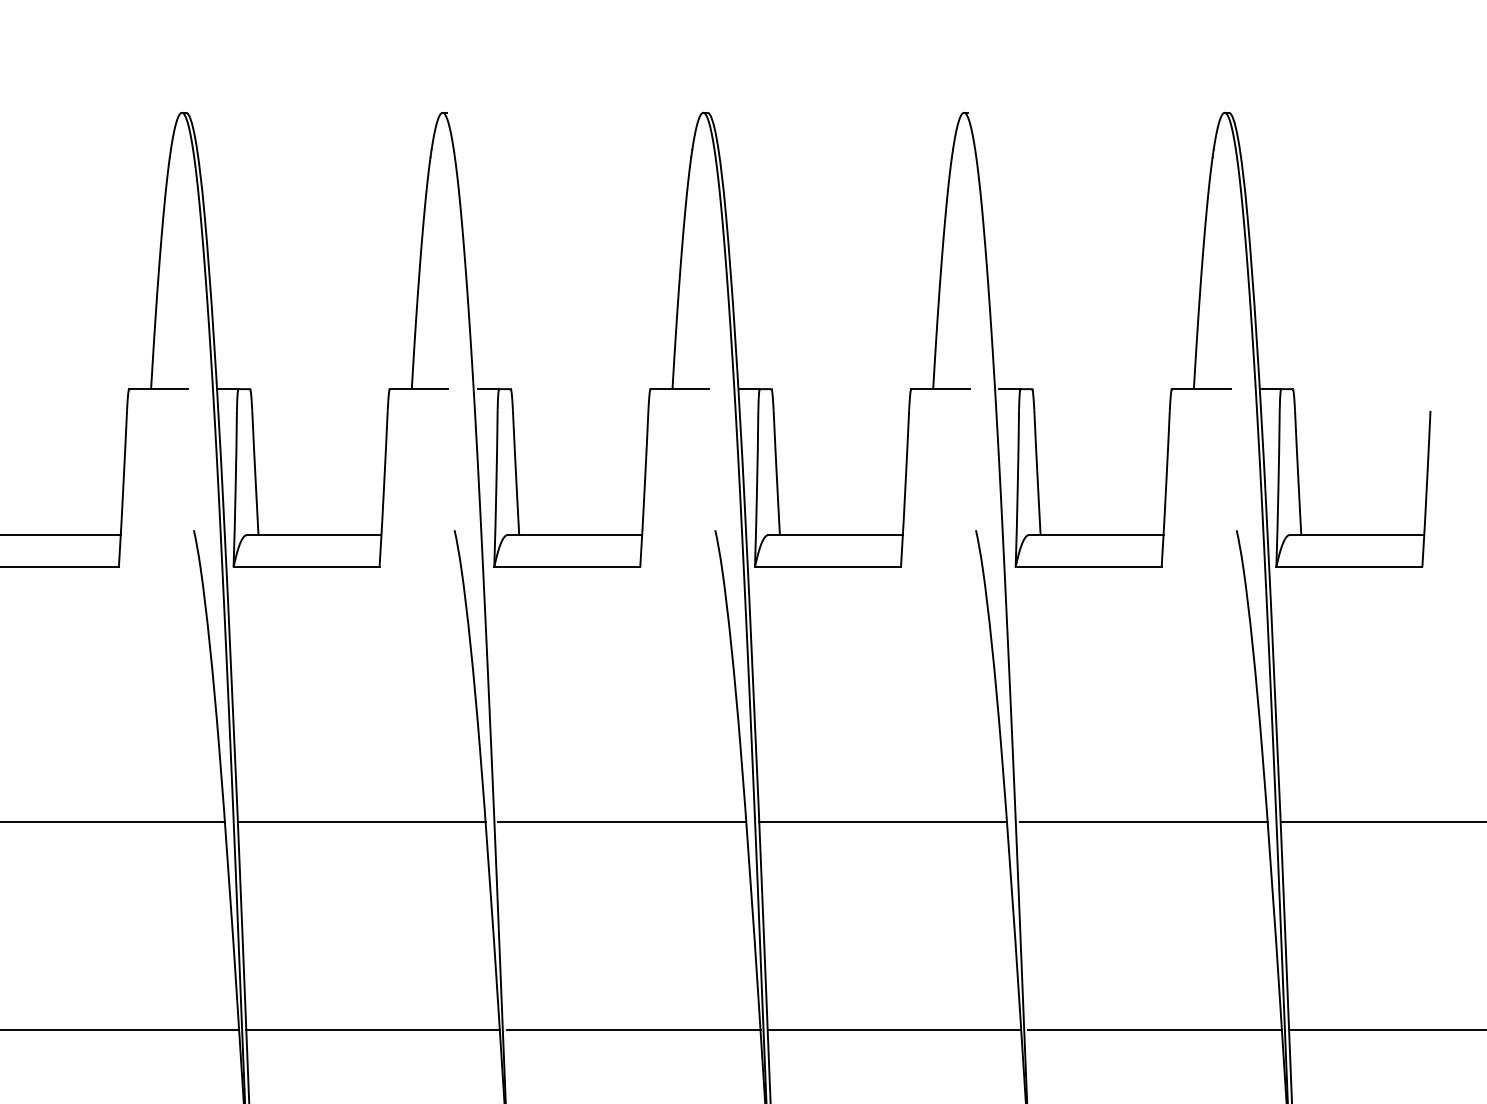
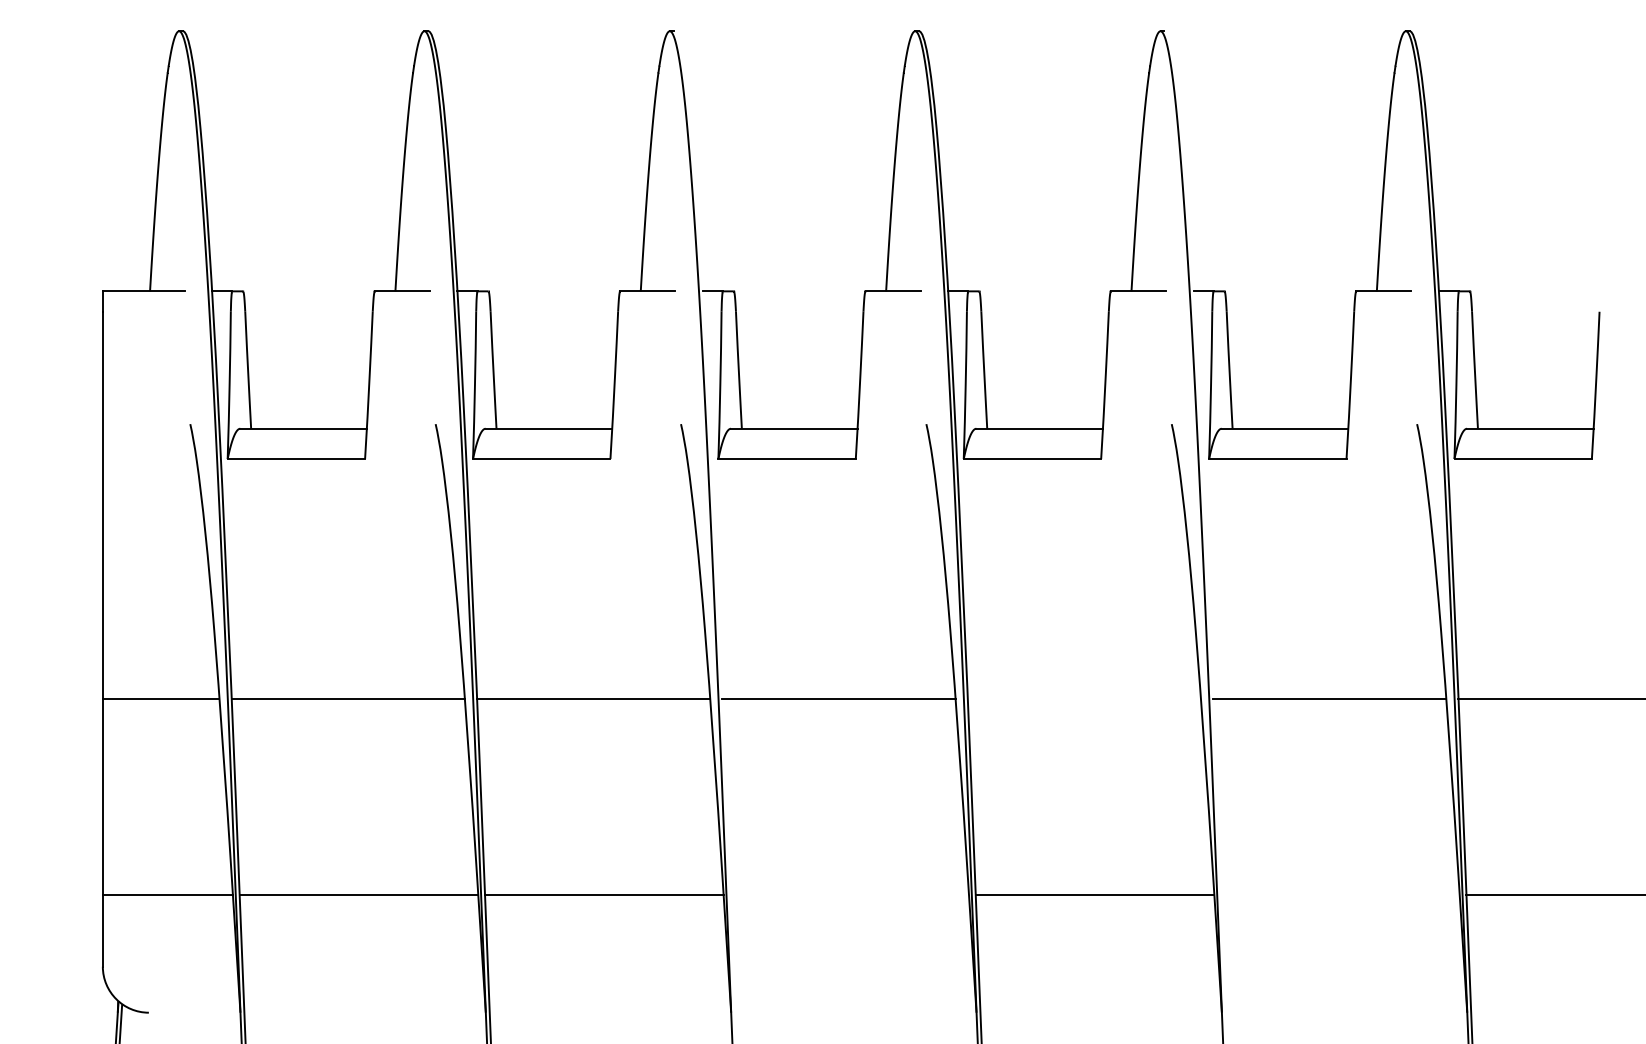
line: (882, 821) -> (1083, 698), removed
line: (633, 1029) -> (849, 894), removed
line: (1155, 1029) -> (1340, 894), removed

